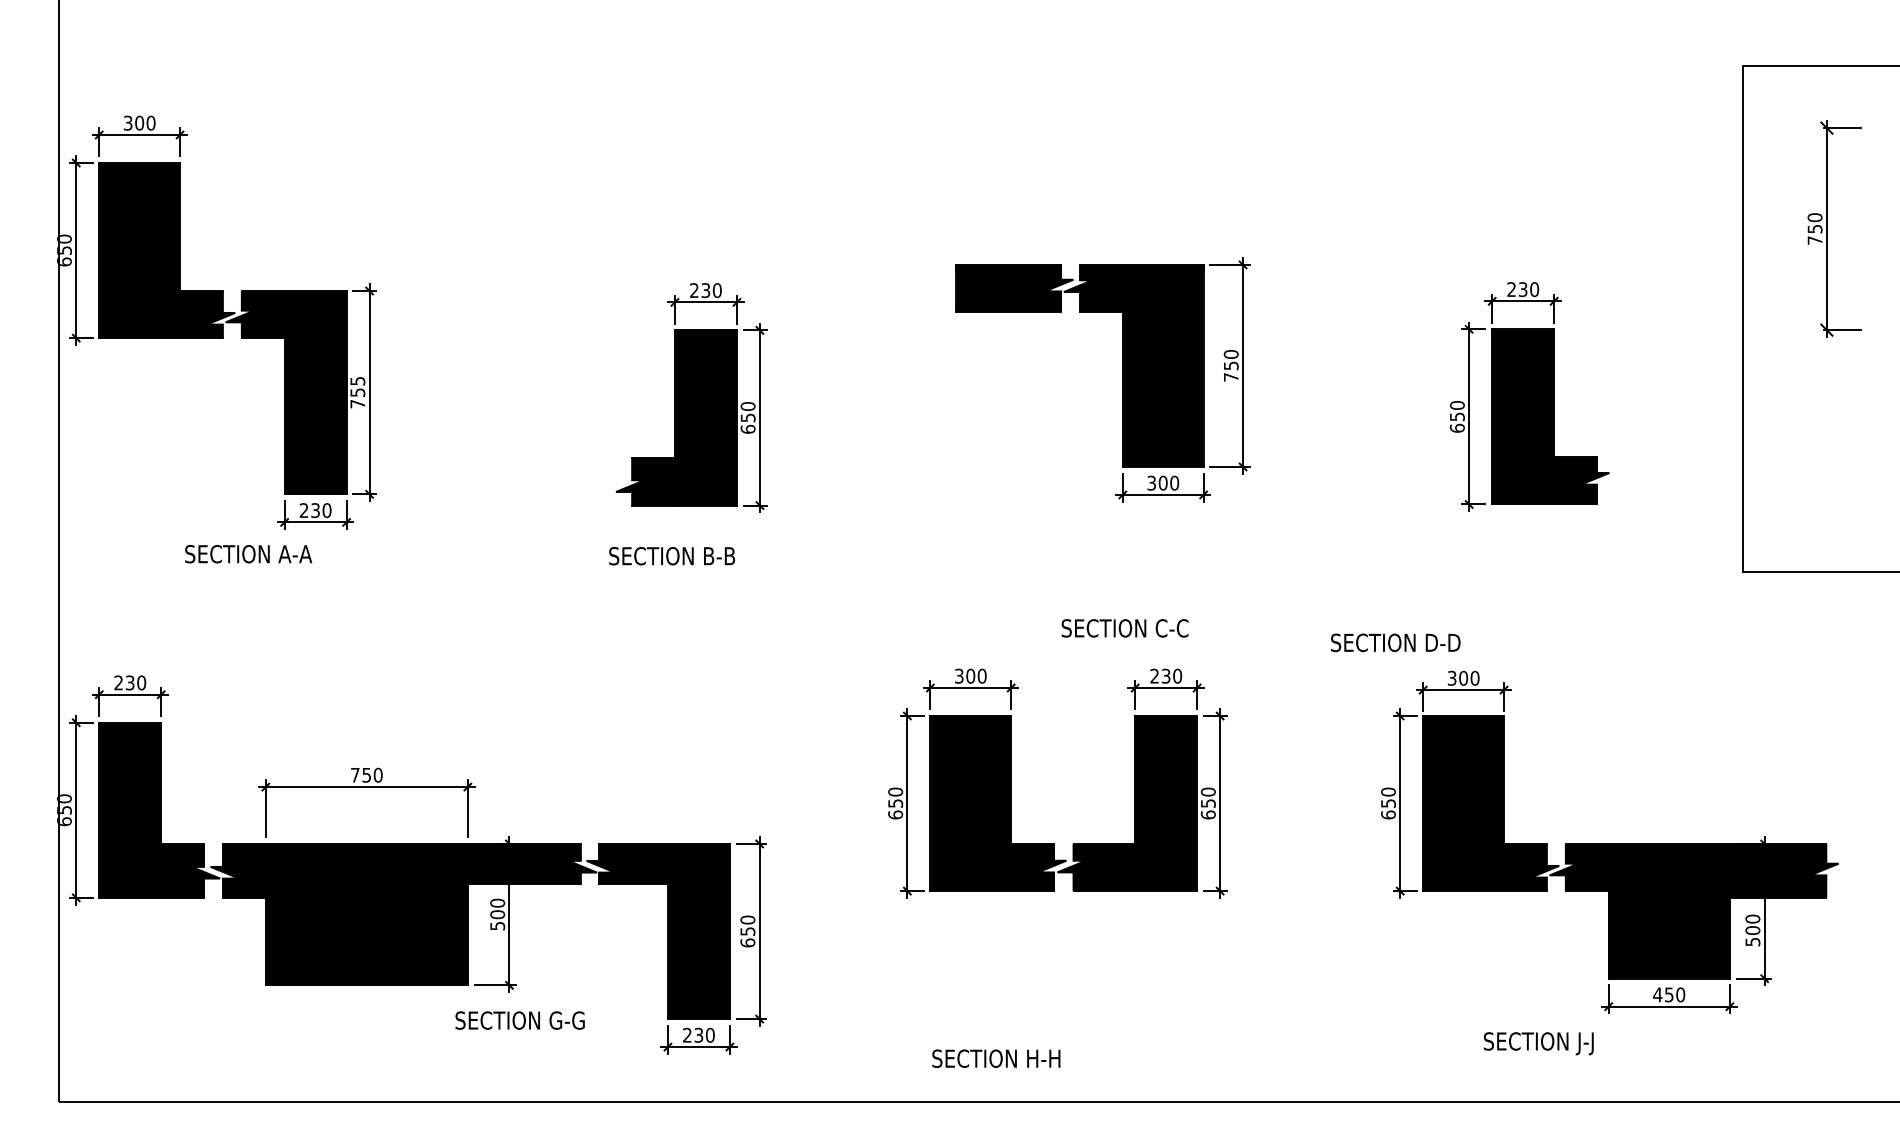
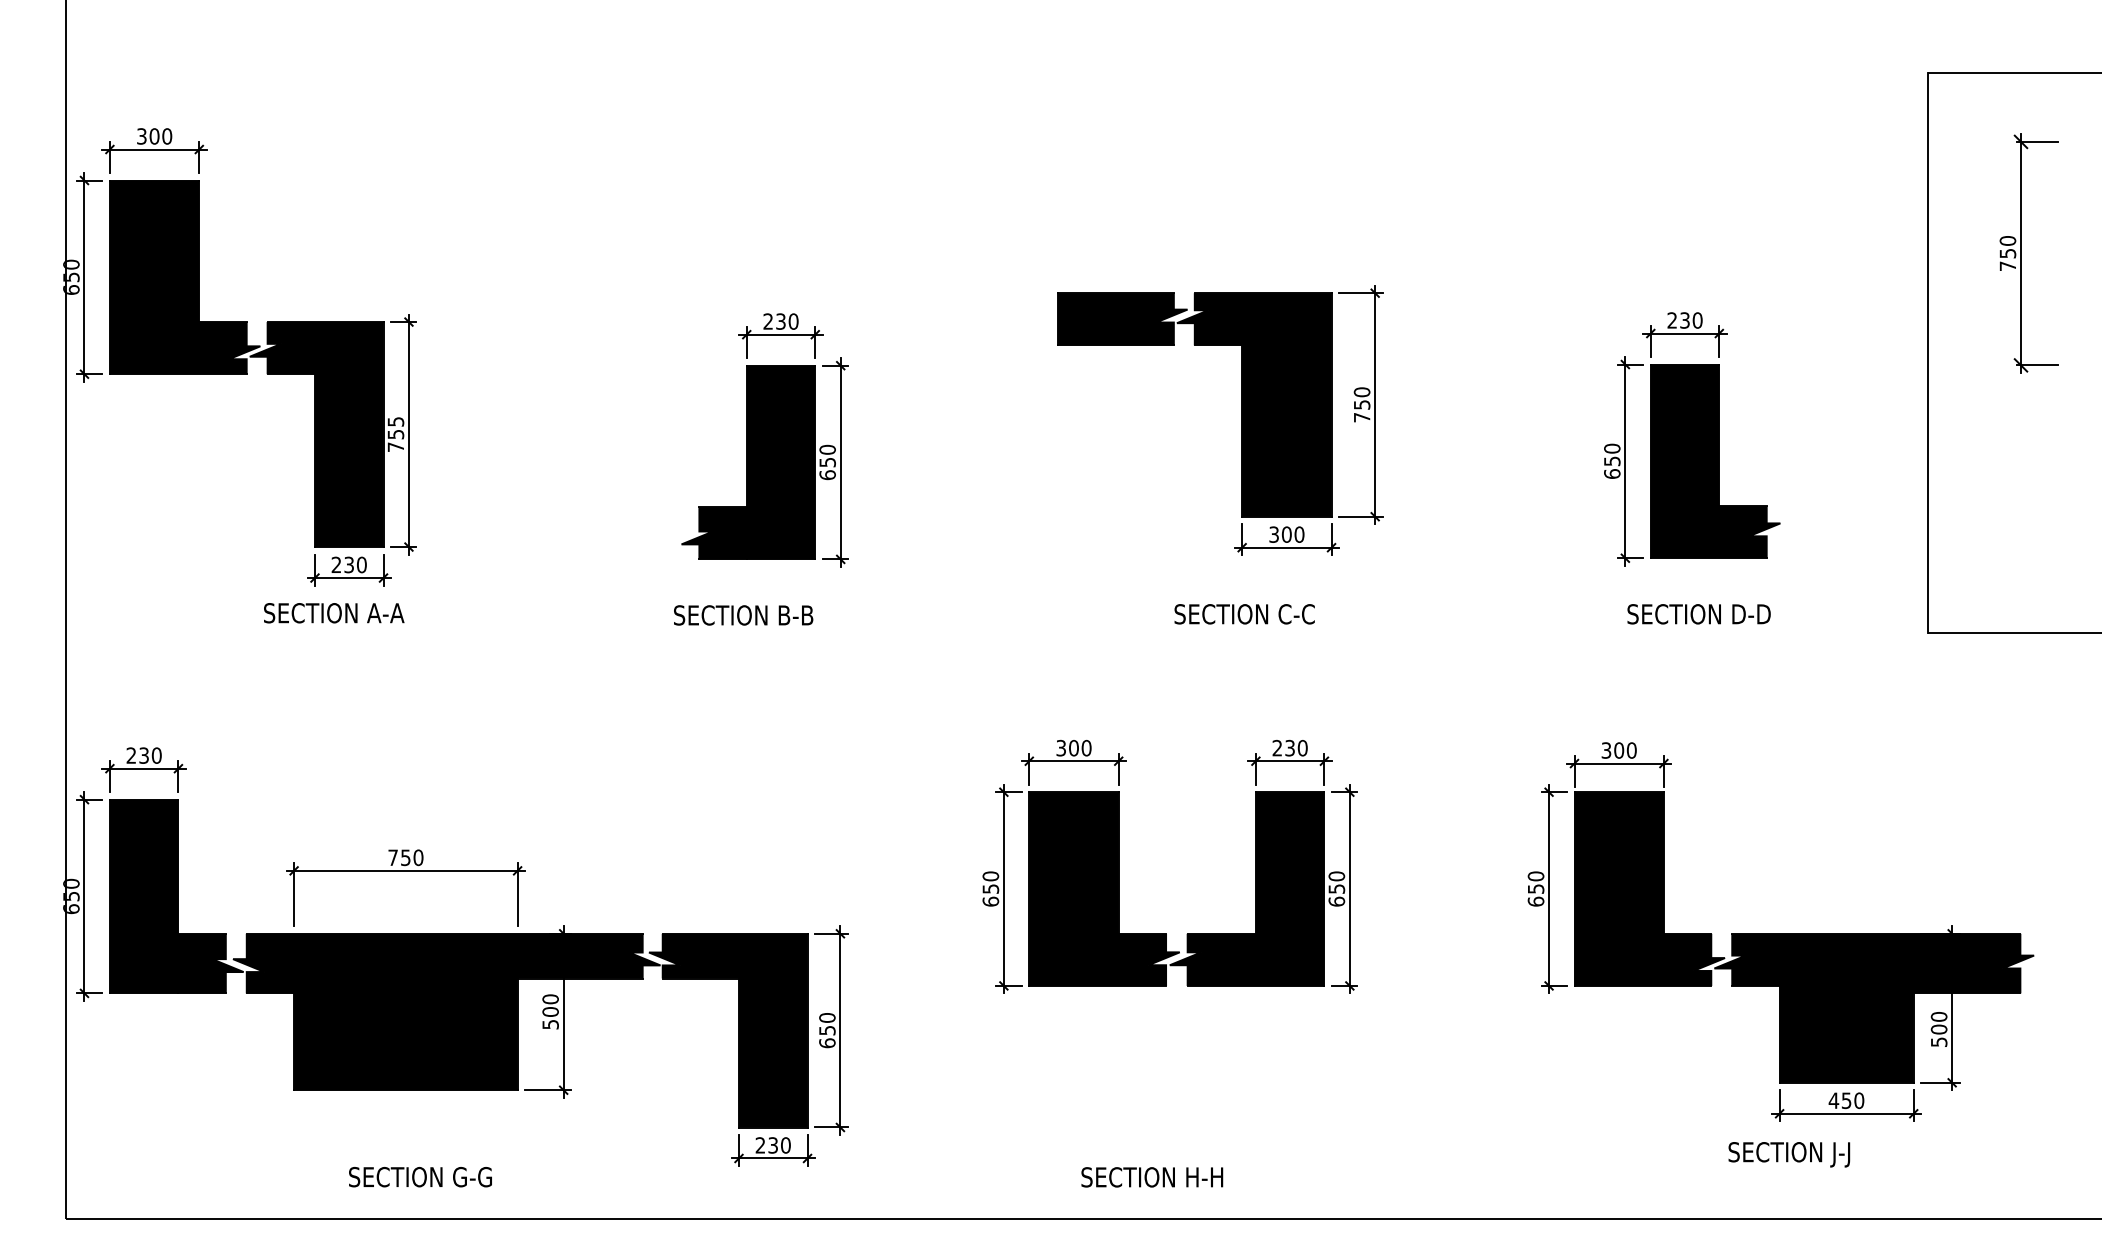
text: (248, 554) -> (334, 613), moved
text: (1124, 628) -> (1244, 614), moved
text: (1395, 643) -> (1698, 614), moved
text: (520, 1020) -> (420, 1177), moved
text: (1538, 1043) -> (1789, 1154), moved
text: (996, 1058) -> (1152, 1177), moved

